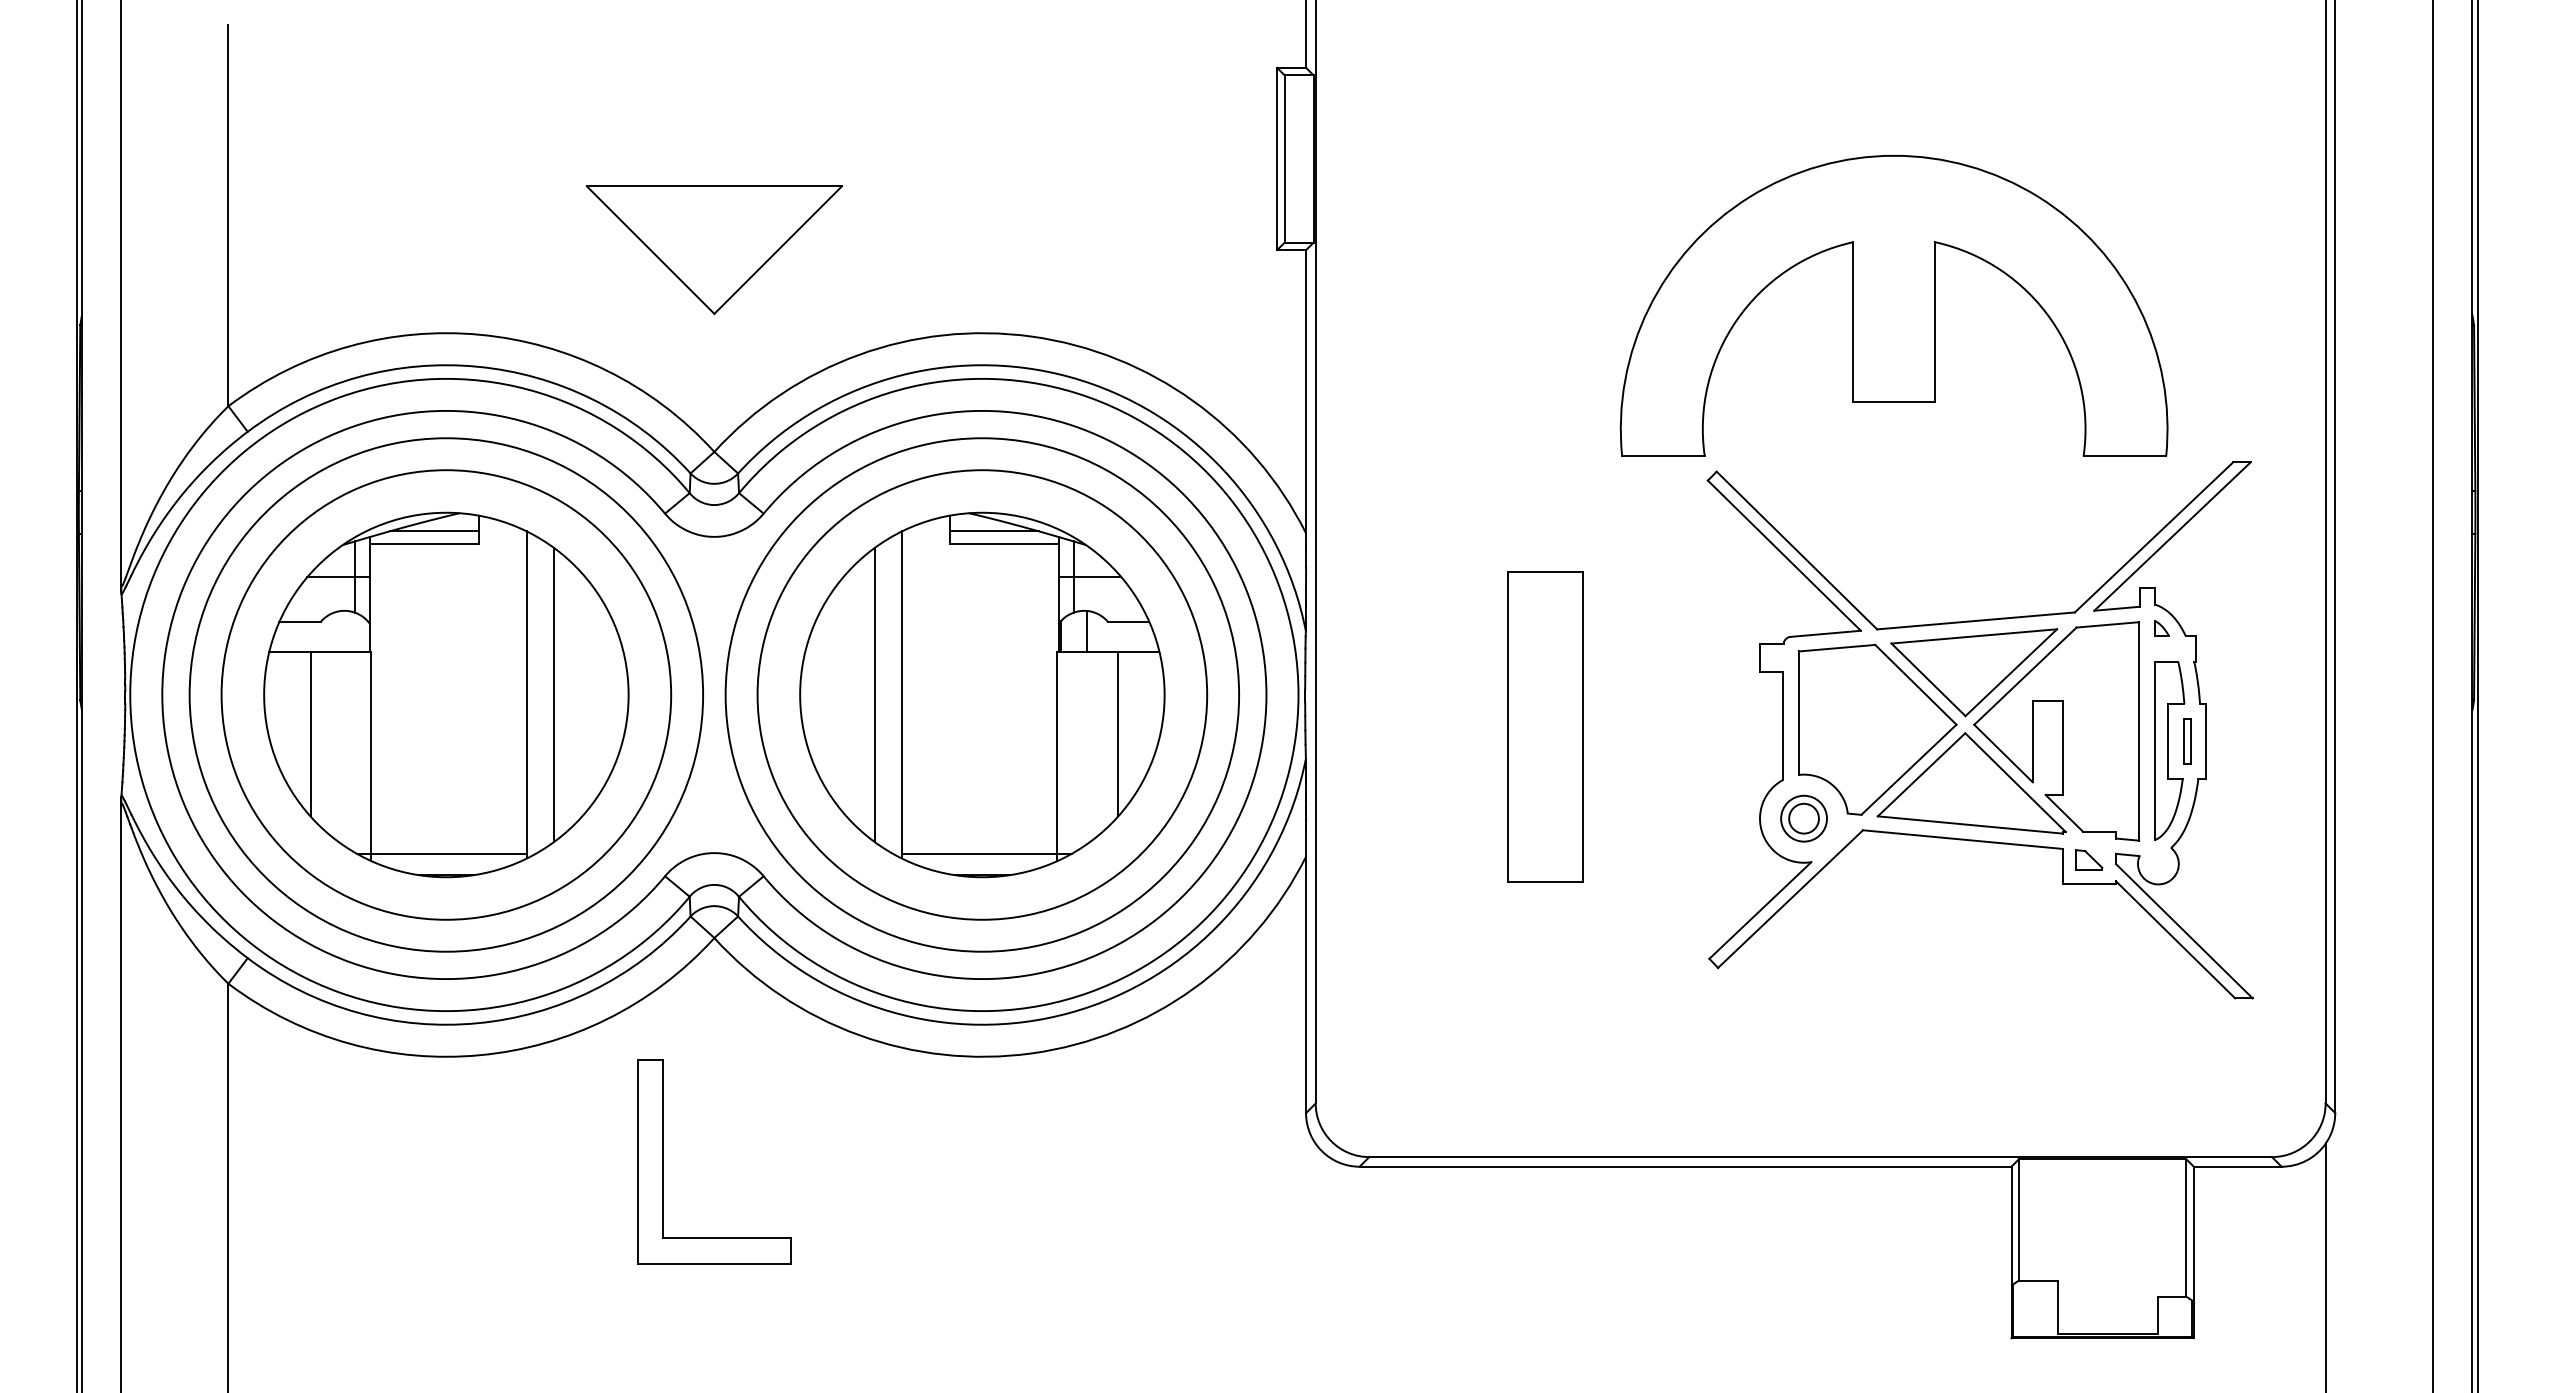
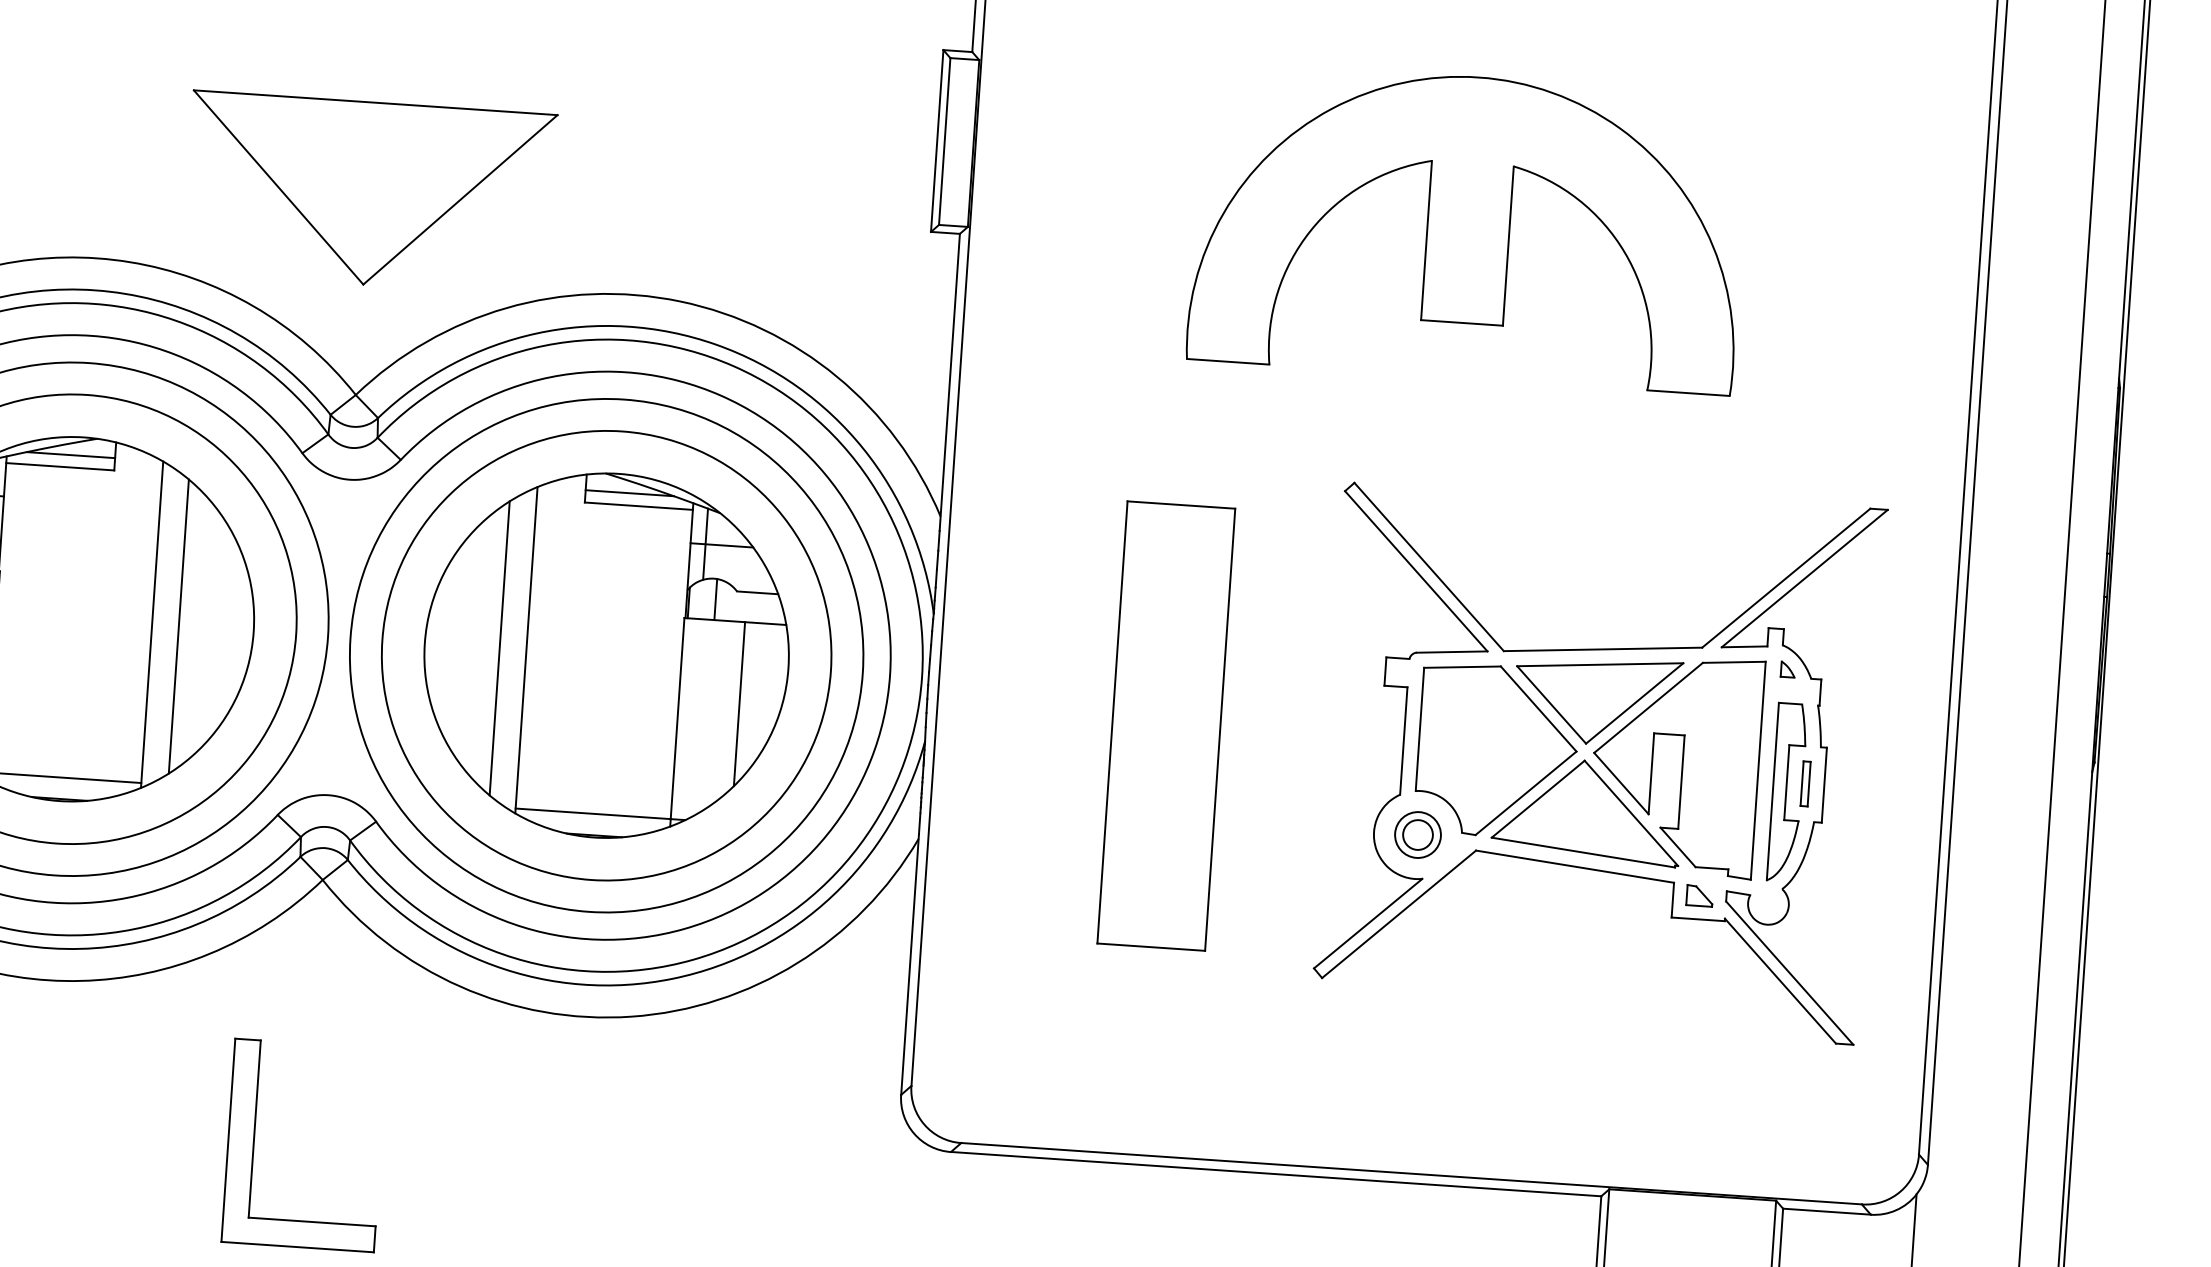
part: (714, 249) -> (369, 193), size x1.43
part: (1893, 305) -> (1467, 226), moved
part: (1545, 727) -> (1166, 726), size x1.43
part: (663, 1161) -> (253, 1141), moved

